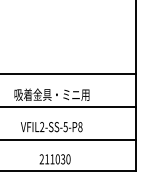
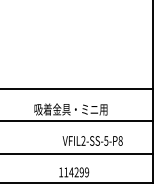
text: (51, 126) -> (92, 140), moved
text: (55, 159) -> (74, 172), 211030 -> 114299

